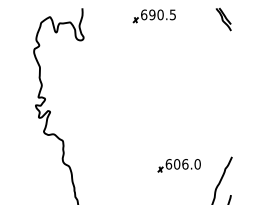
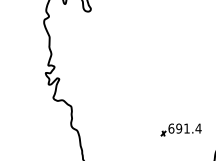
text: (187, 164) -> (188, 128), 606.0 -> 691.4

